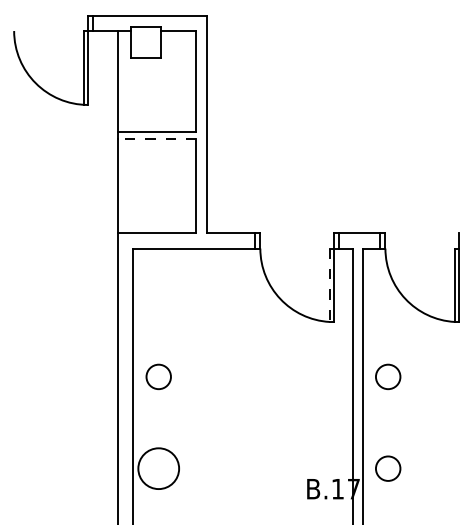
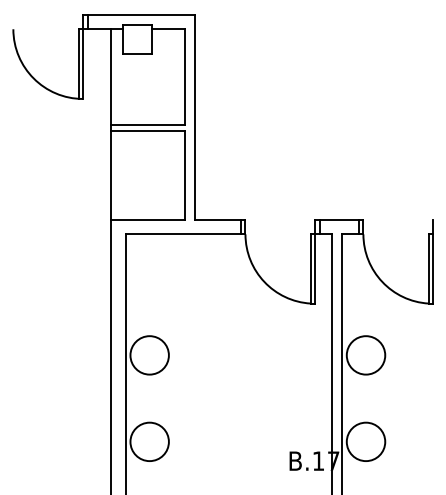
line: (156, 139) -> (147, 131), dashed -> solid
line: (329, 285) -> (310, 269), dashed -> solid
circle: (158, 376) -> (149, 354), size x1.67
circle: (387, 376) -> (365, 354), size x1.67
circle: (387, 468) -> (365, 441), size x1.67

